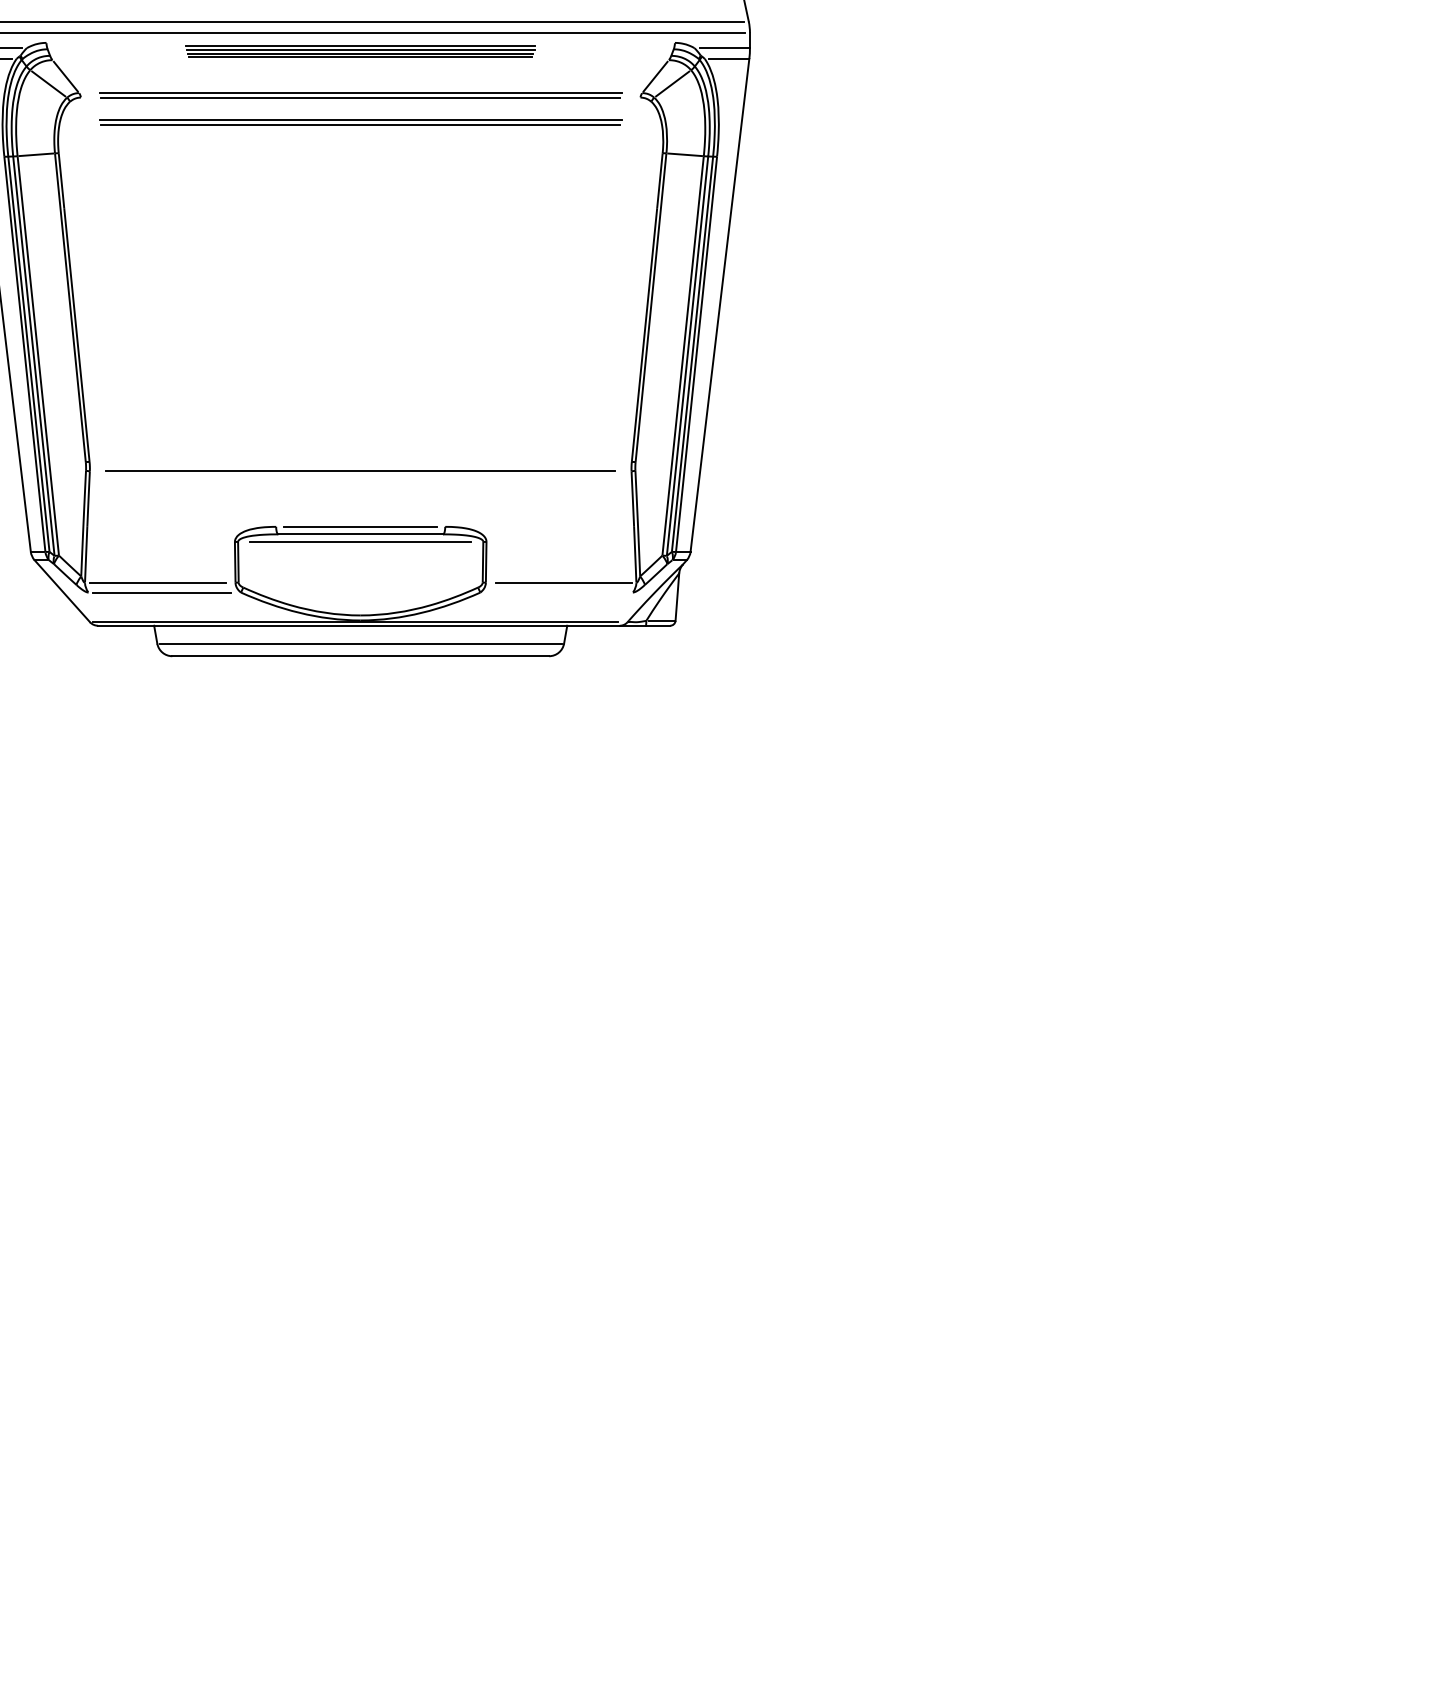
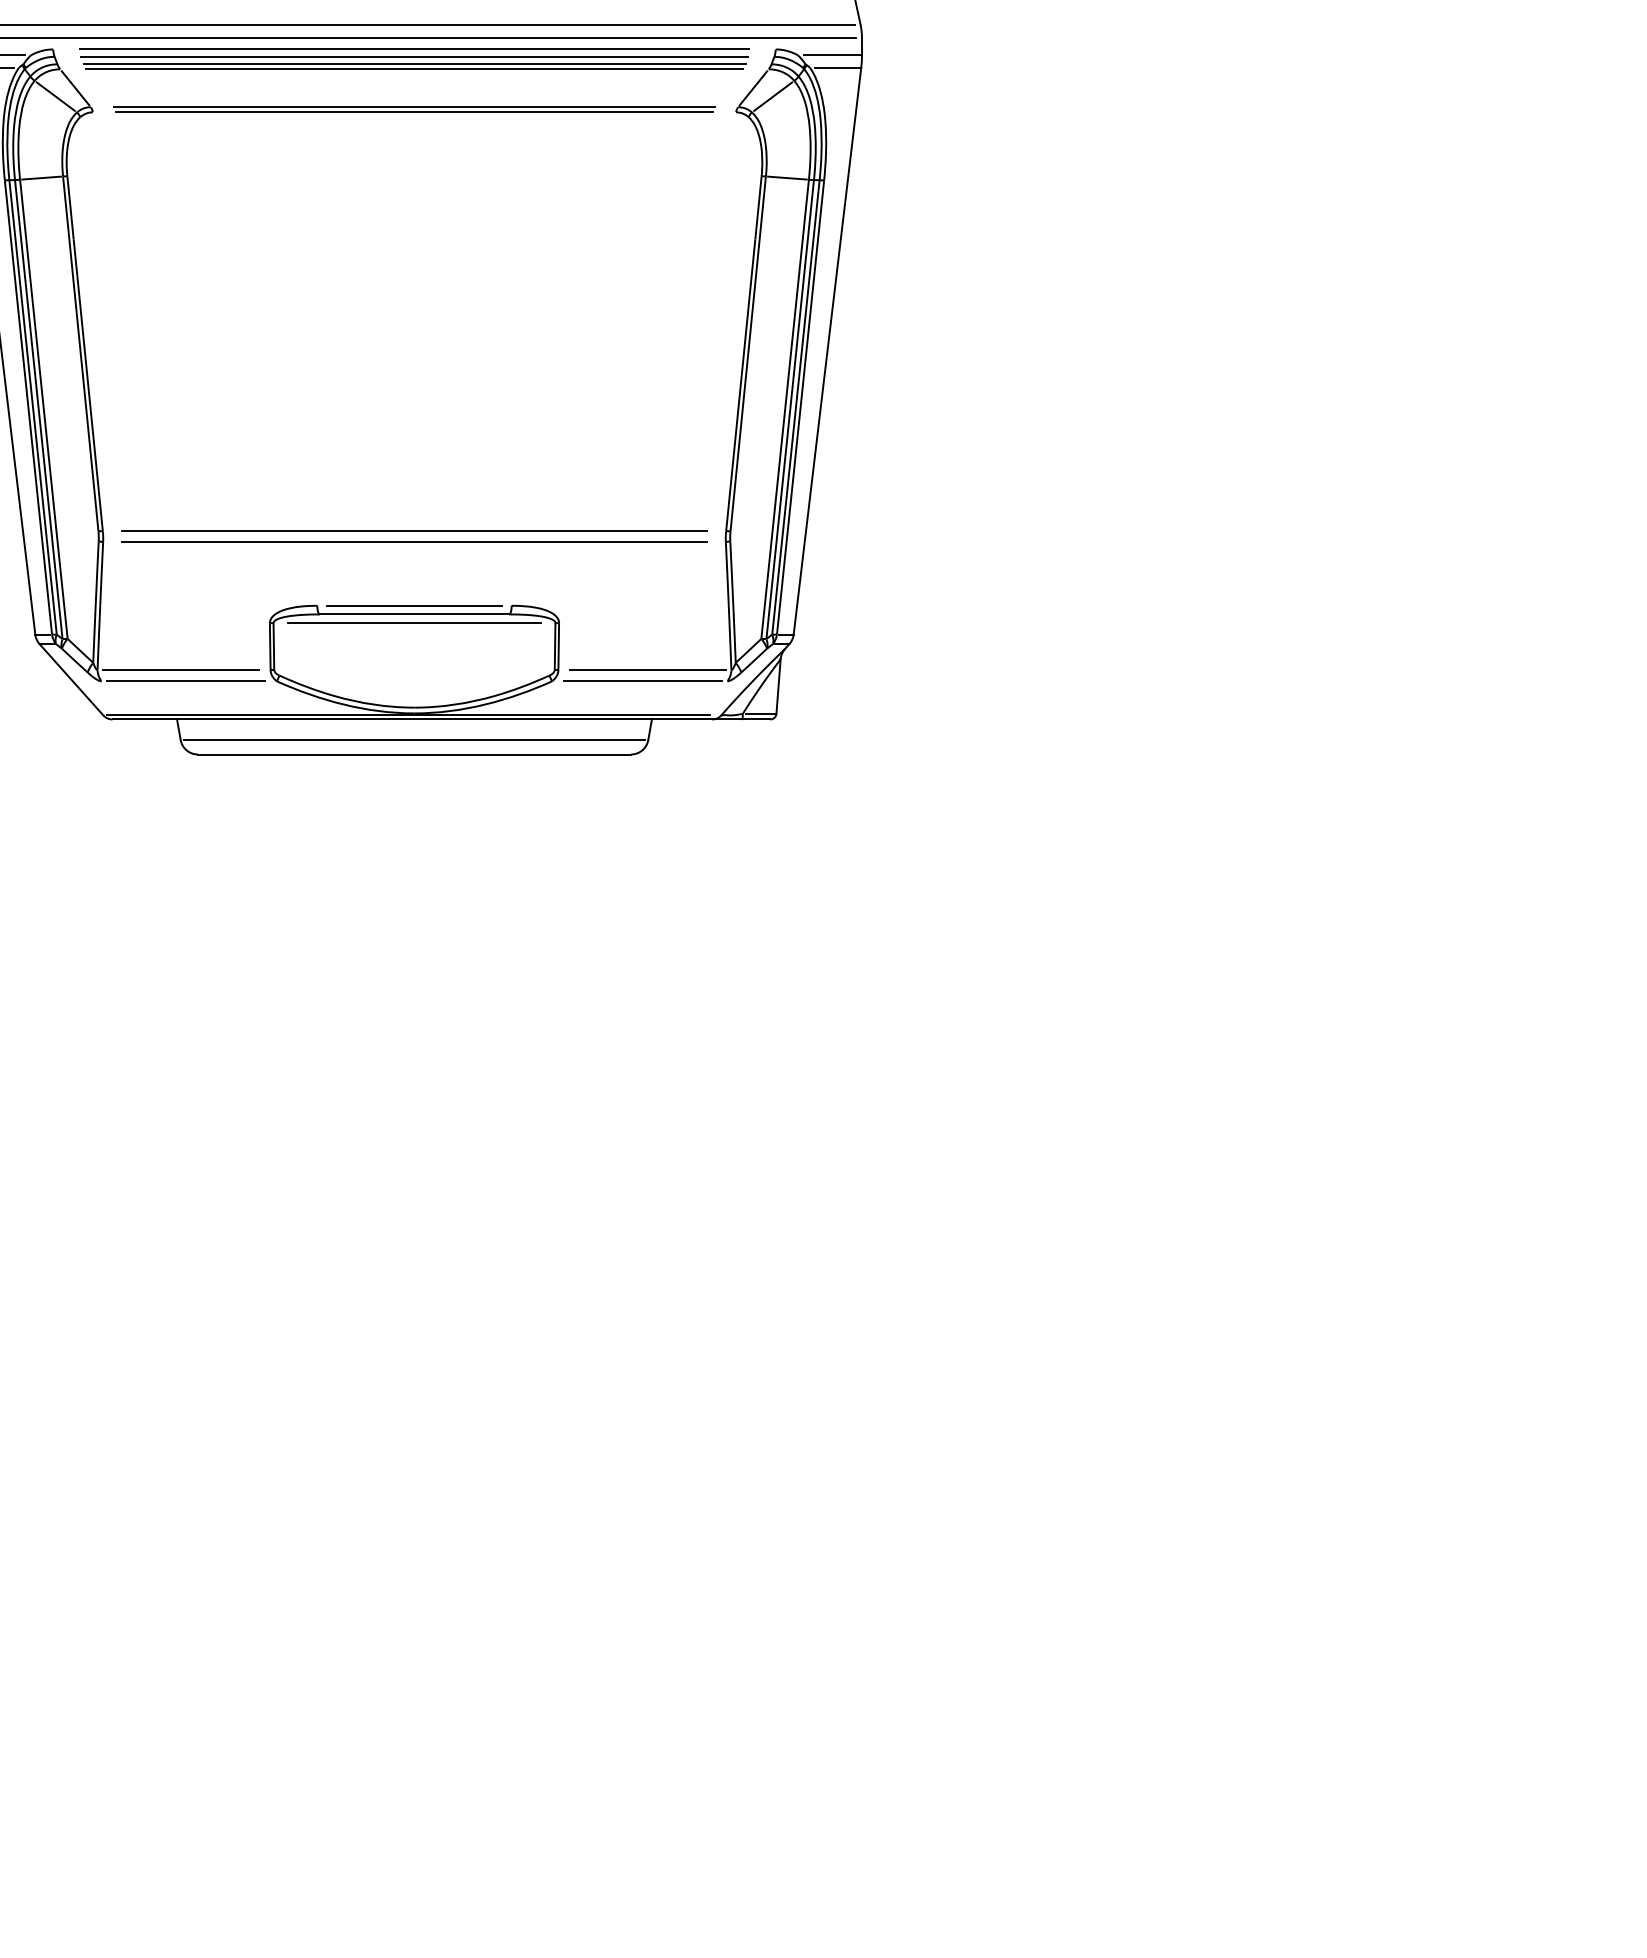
part: (360, 50) -> (414, 58), size x1.67
part: (360, 122) -> (414, 140), removed
line: (360, 462) -> (414, 531), added
line: (559, 592) -> (642, 681), added

